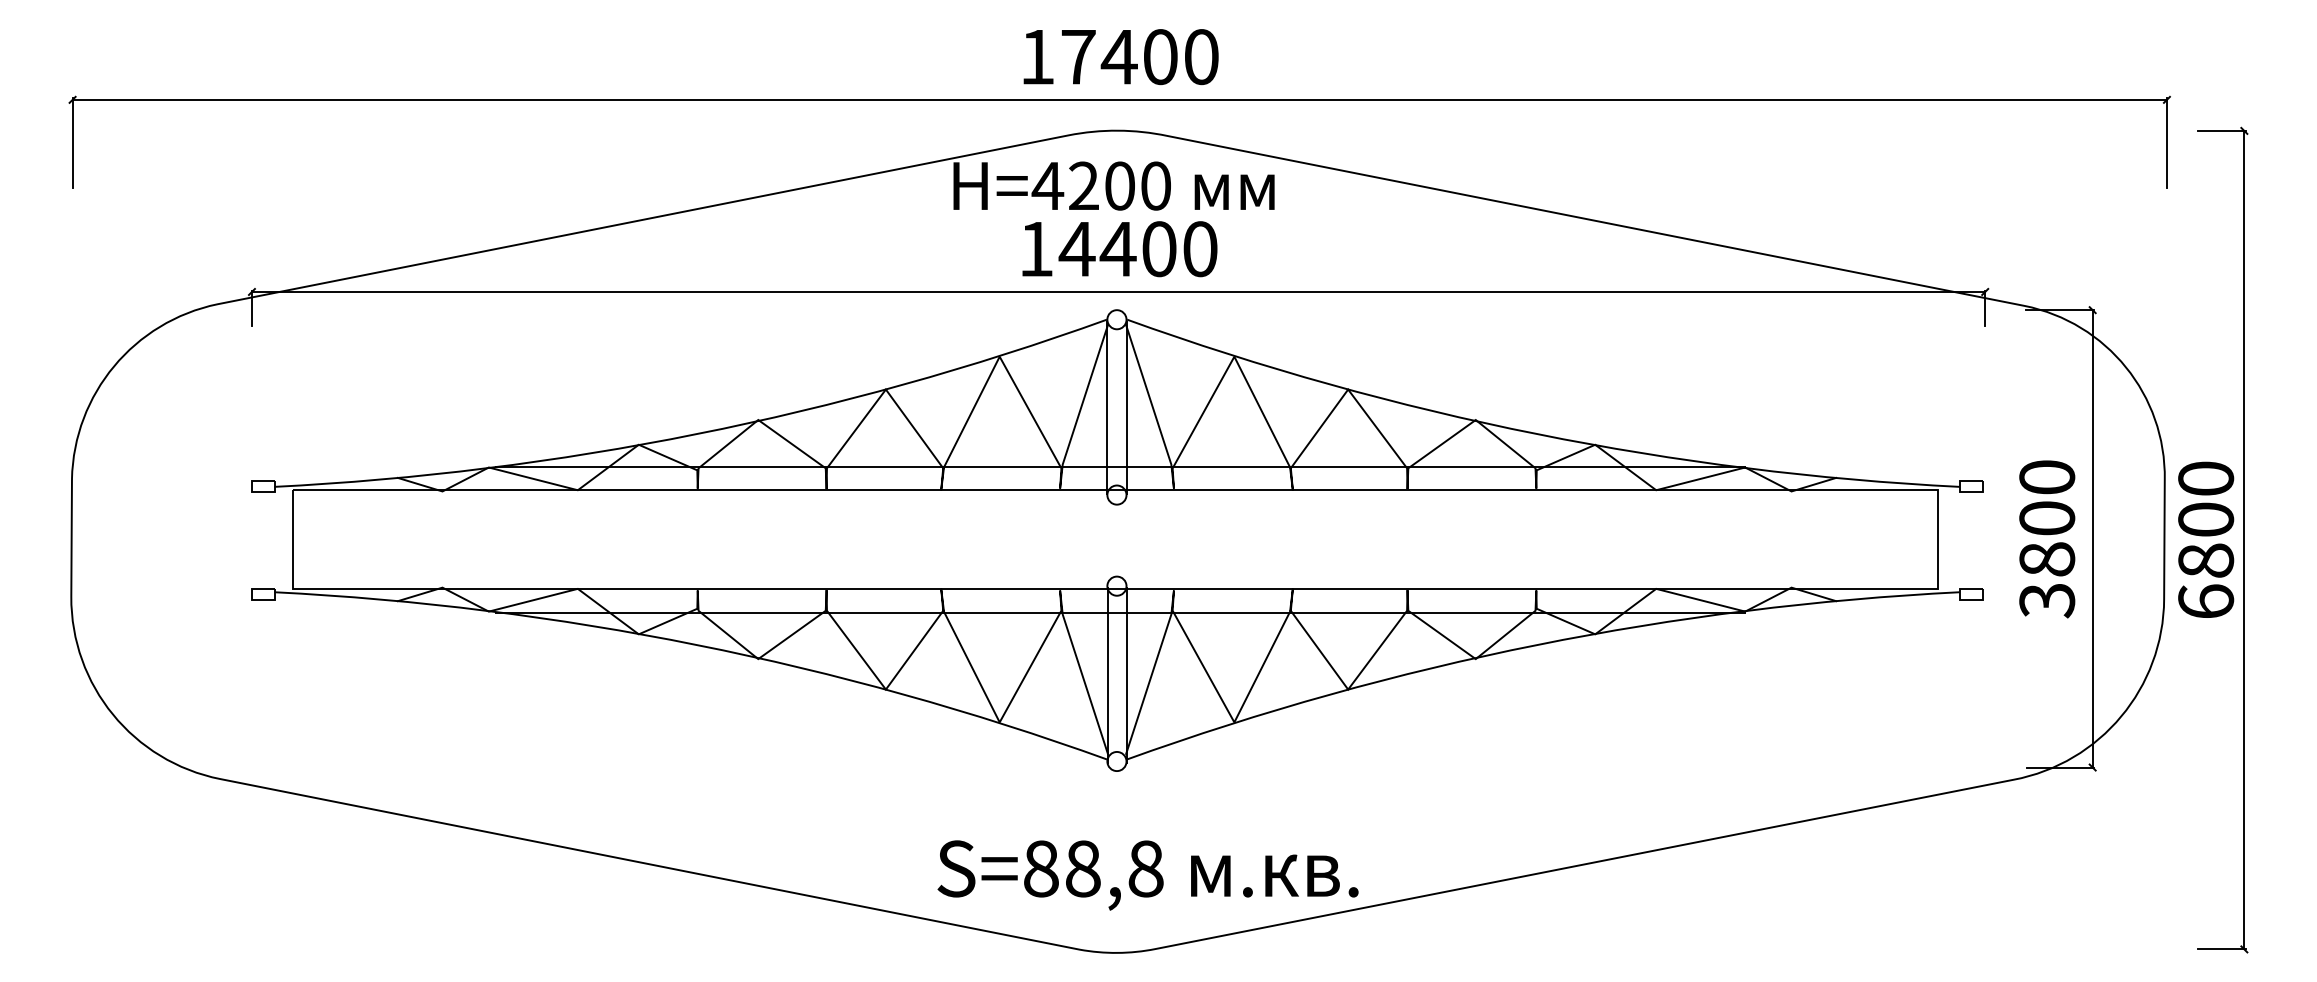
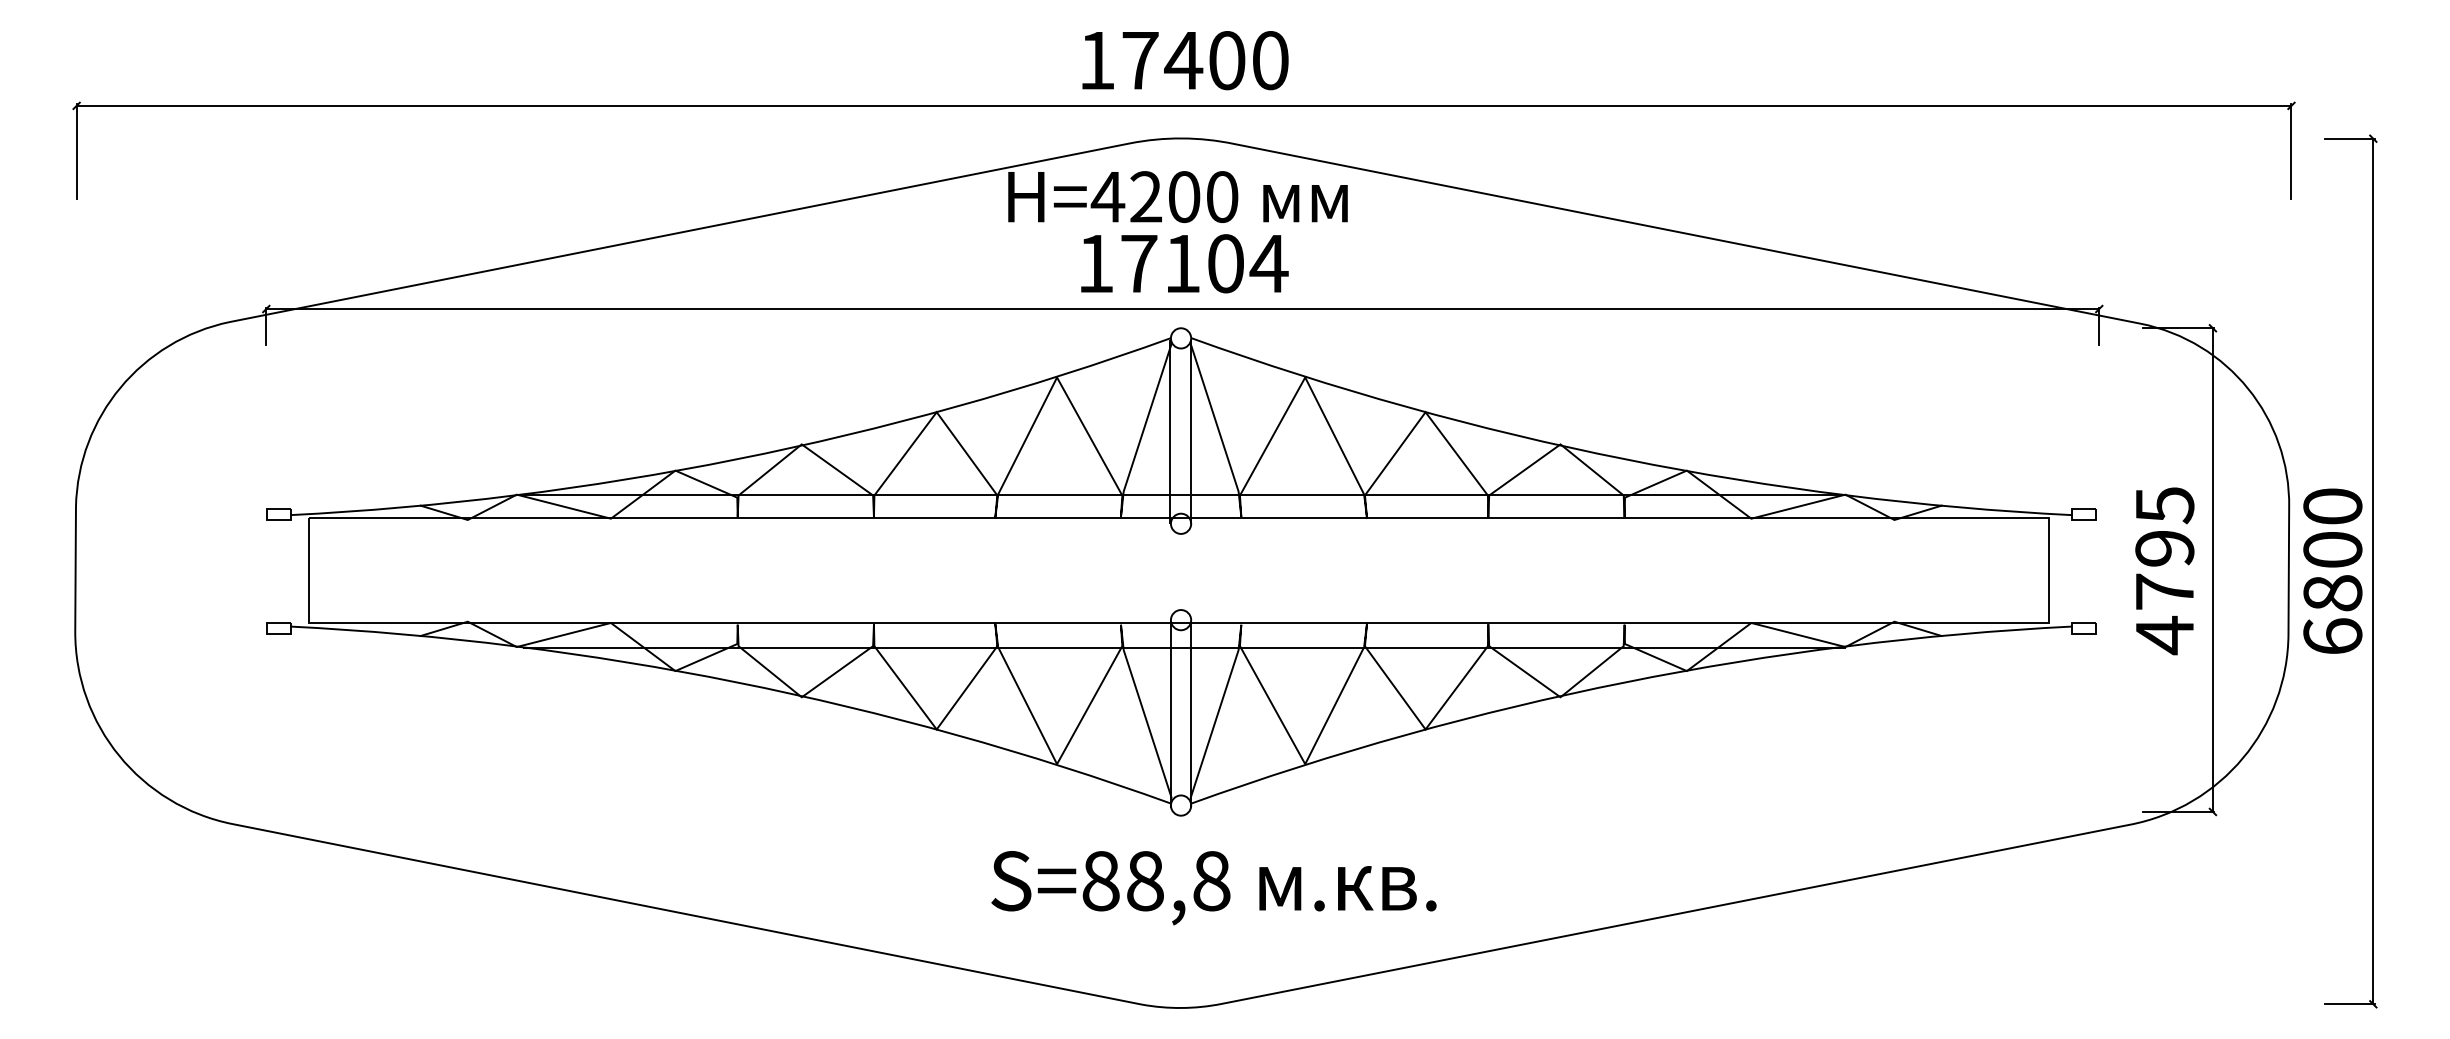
text: (1138, 248) -> (1203, 263), 14400 -> 17104
text: (2046, 540) -> (2164, 571), 3800 -> 4795
text: (1147, 875) -> (1213, 888), moved

